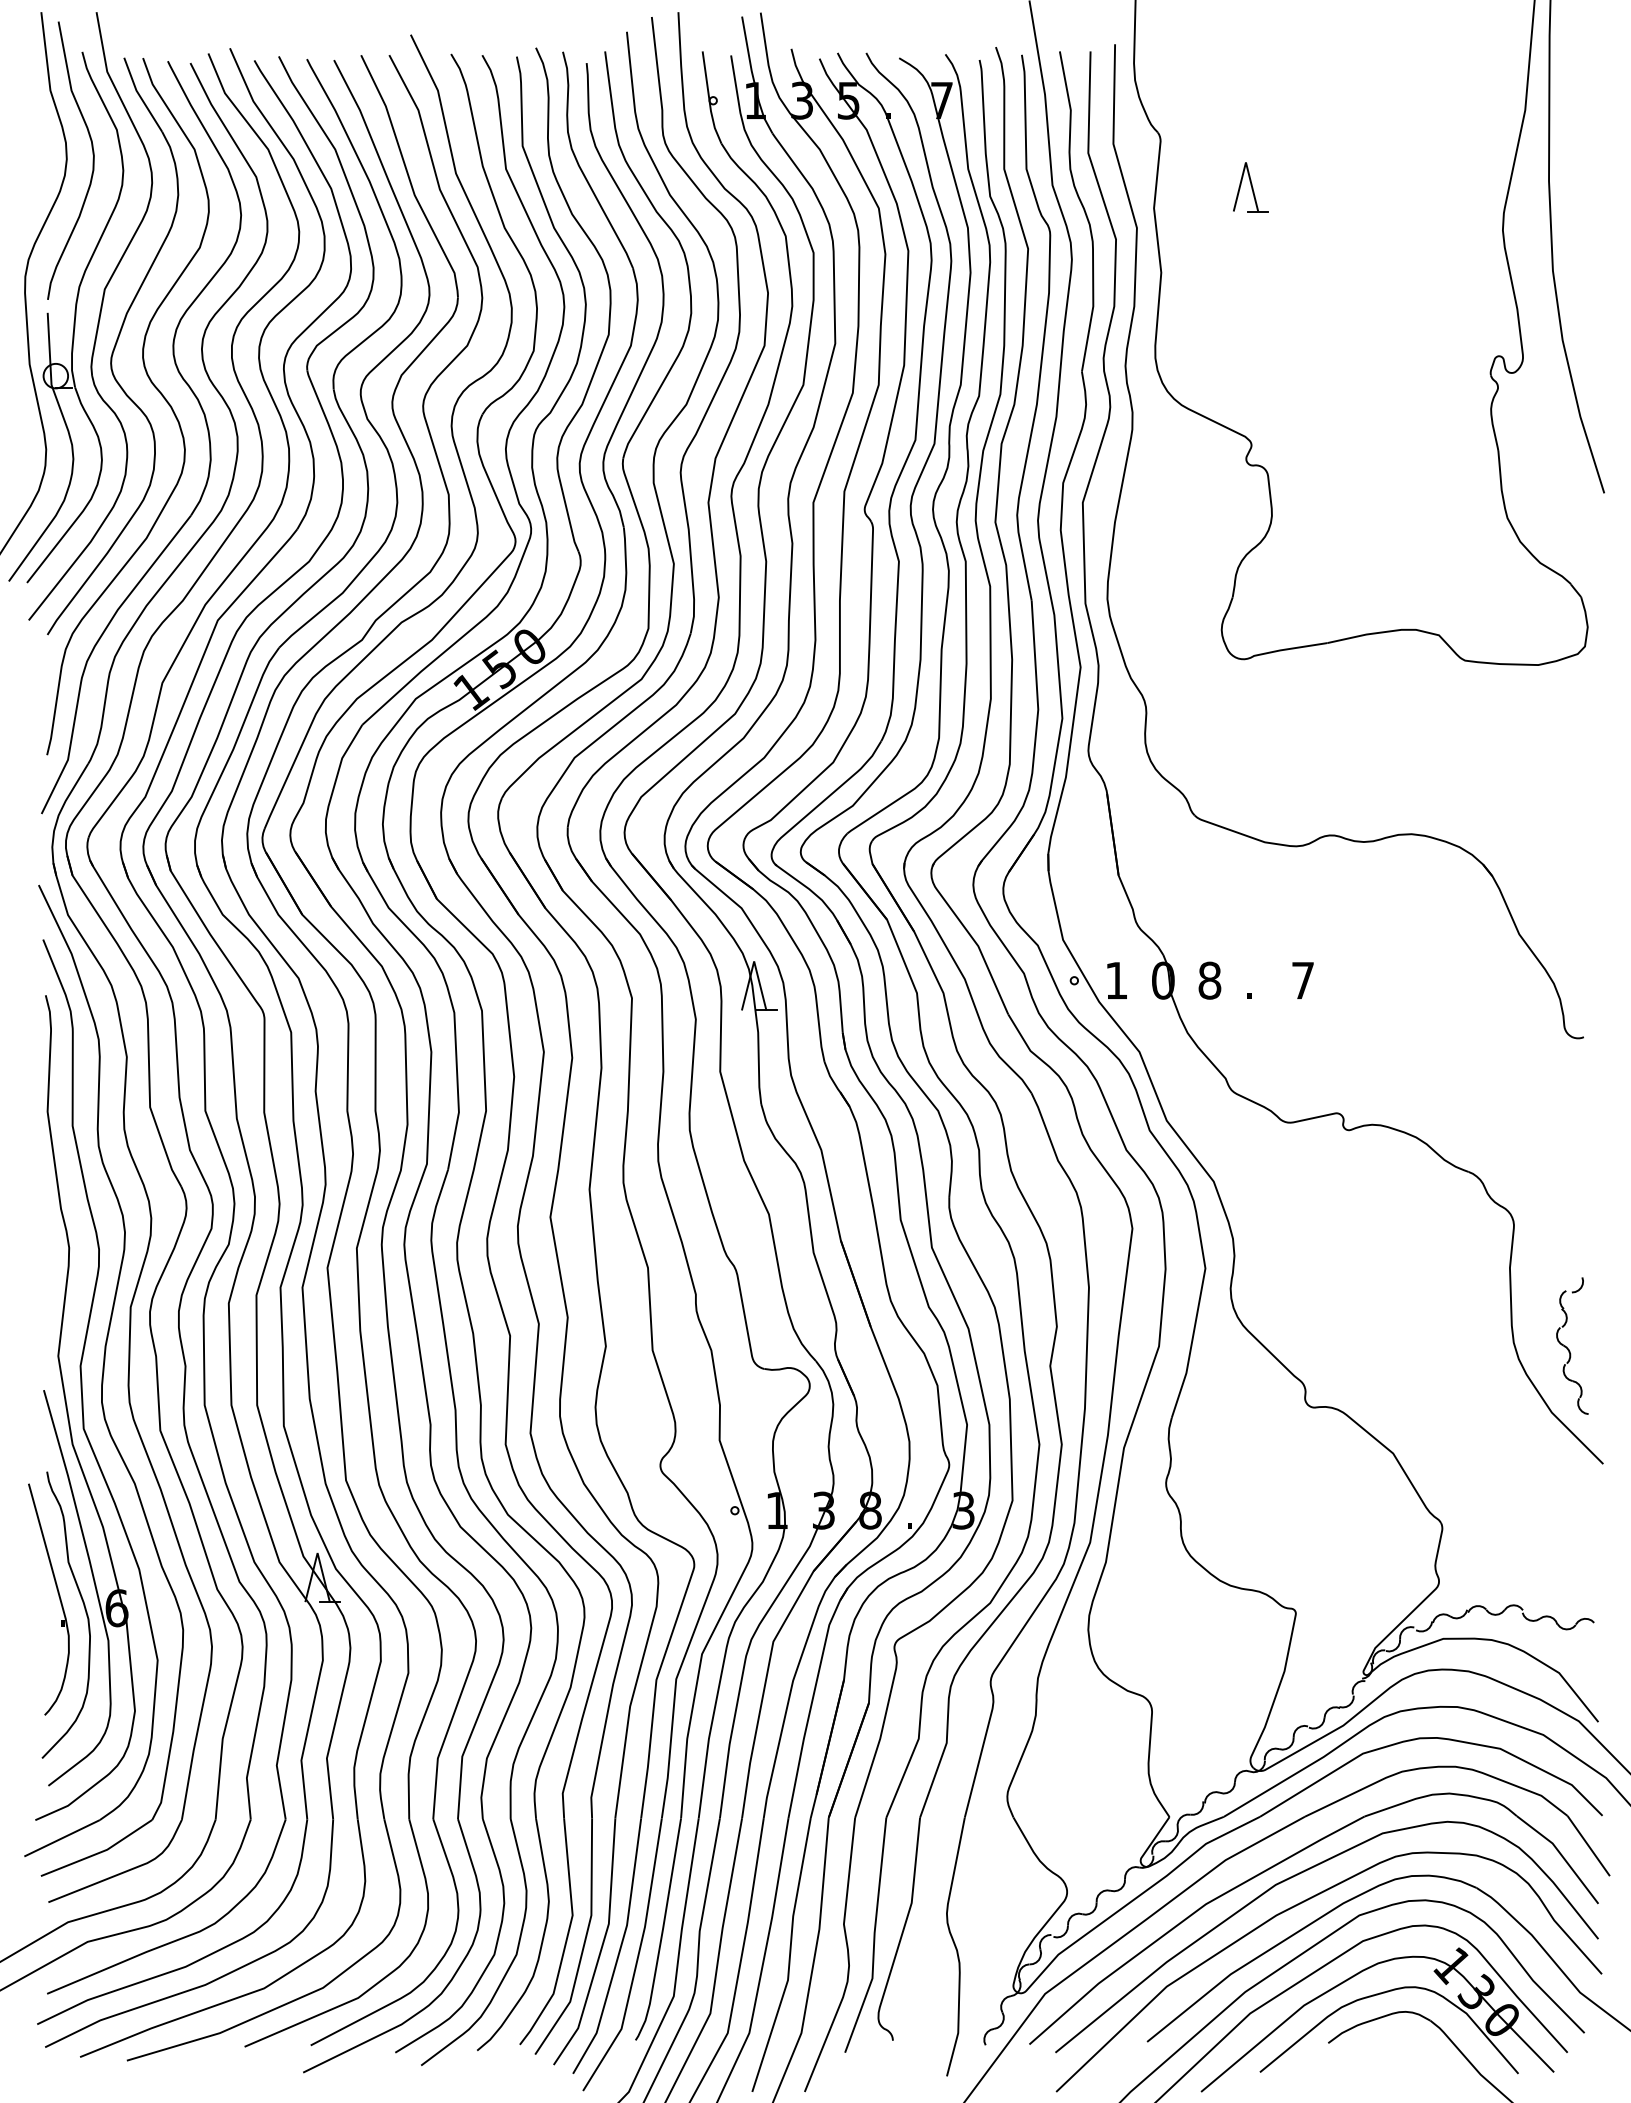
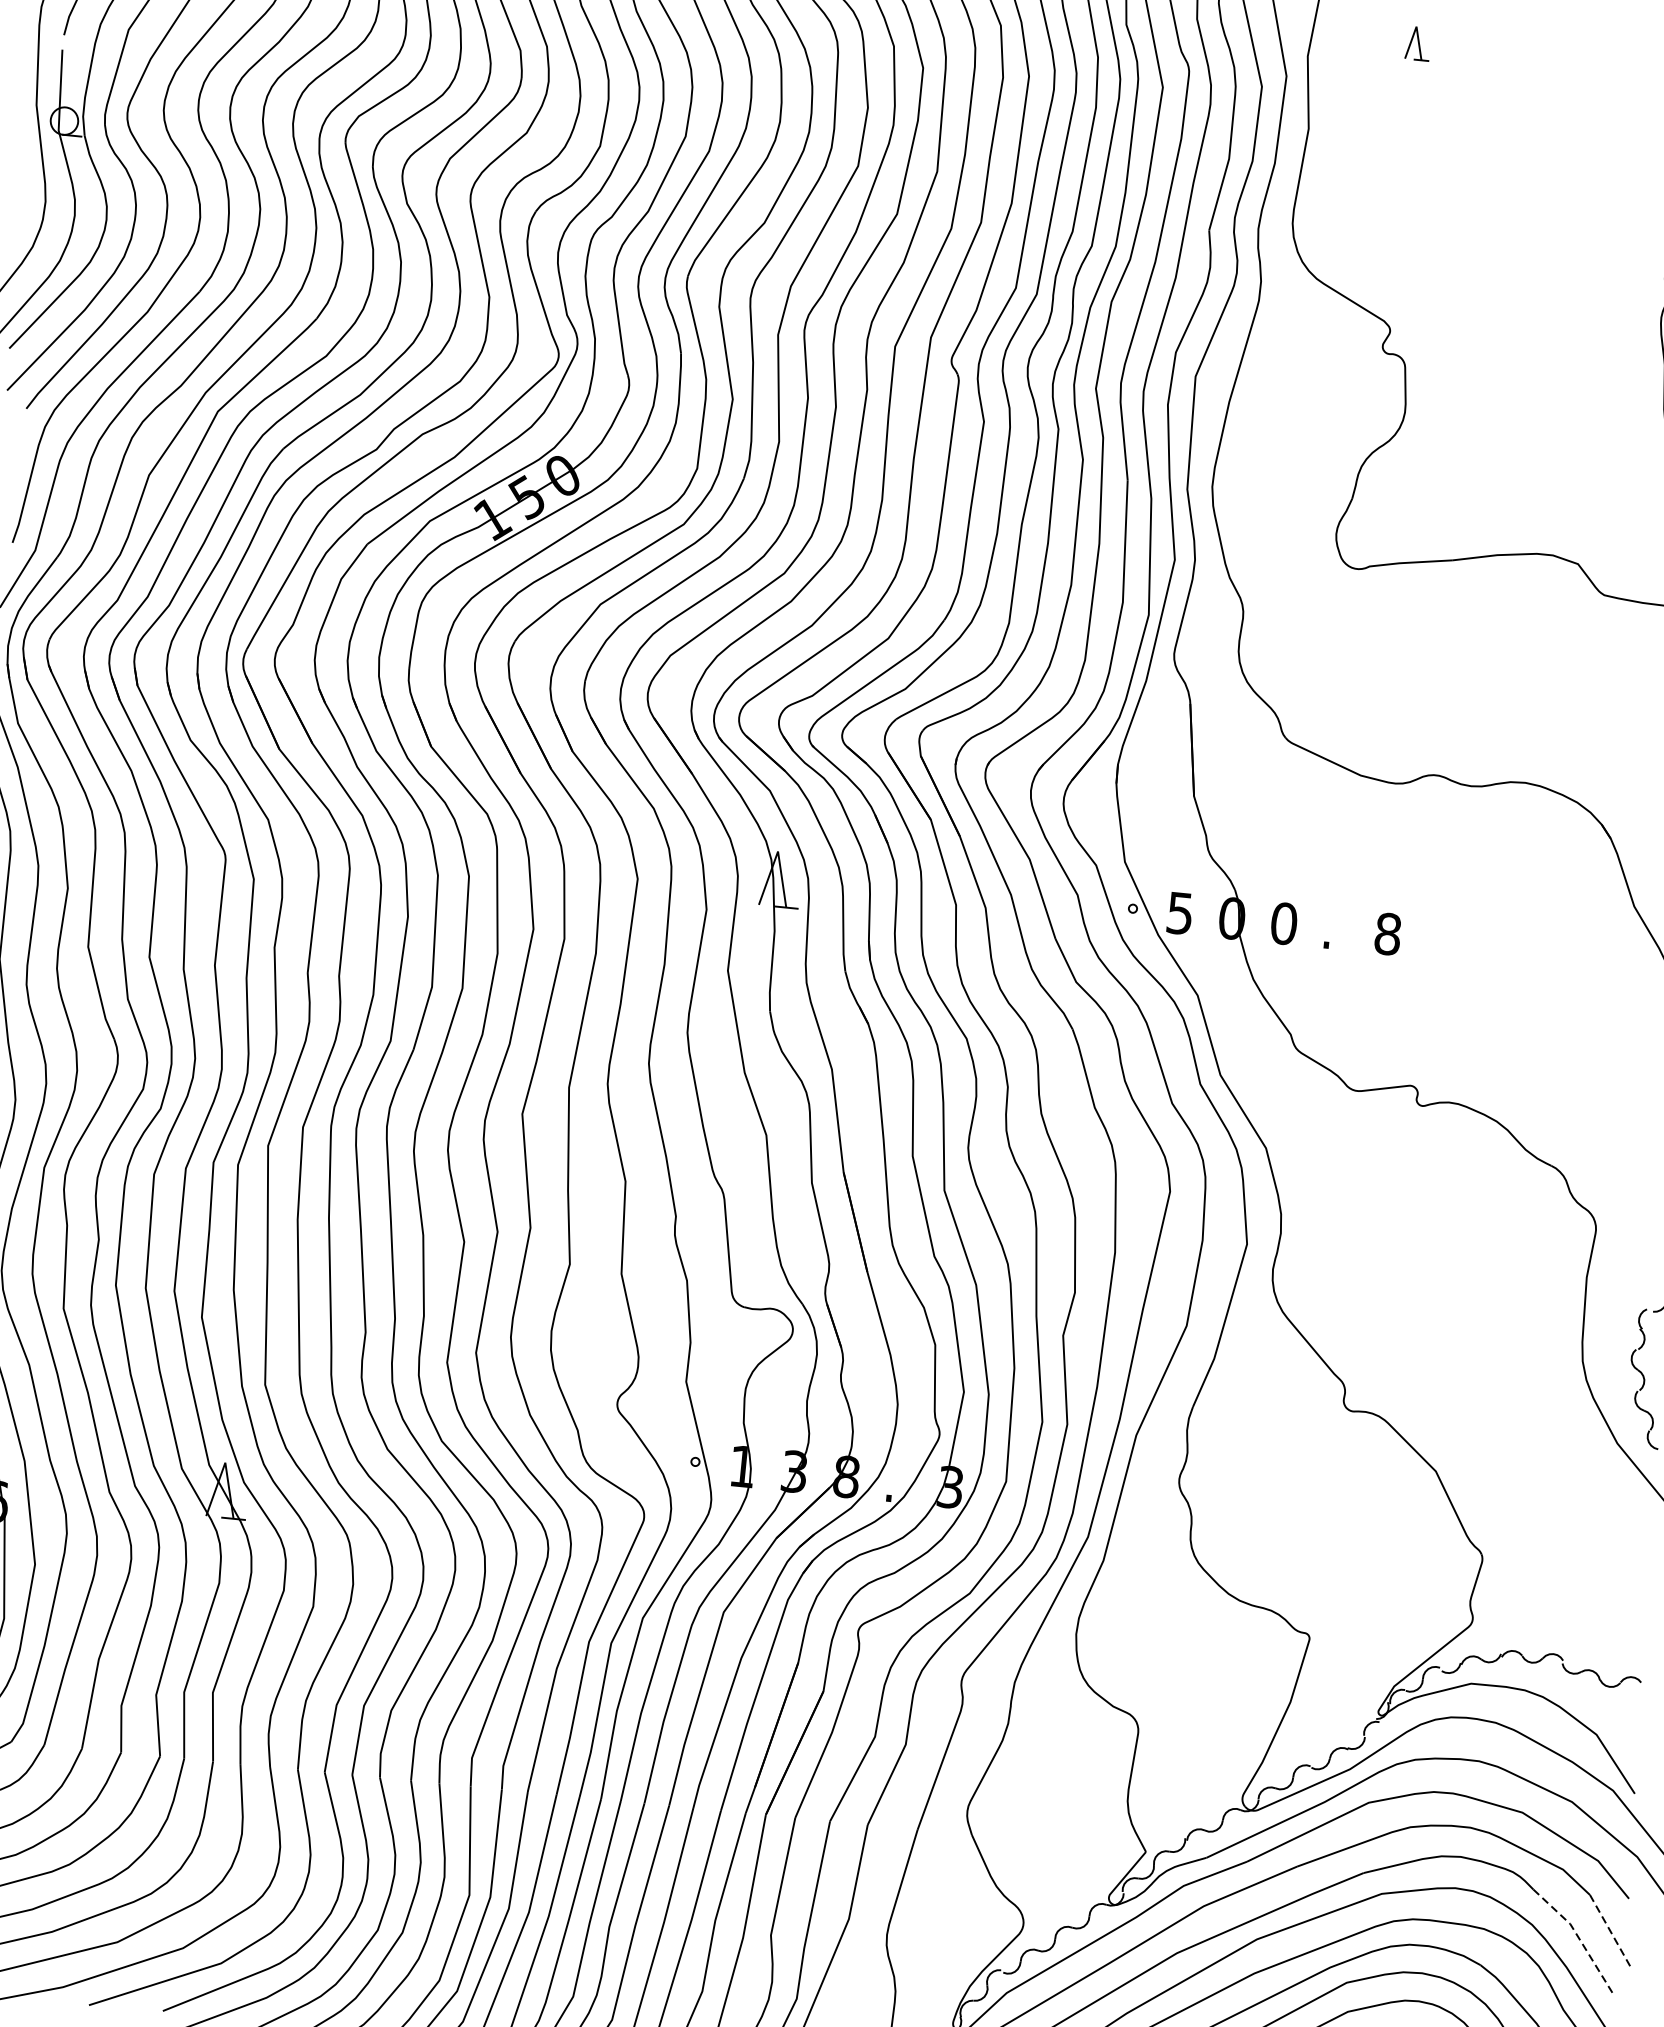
part: (1250, 187) -> (1417, 43), size x0.6
text: (1116, 980) -> (1179, 913), 1 -> 5
text: (1209, 980) -> (1283, 923), 8 -> 0
text: (1302, 980) -> (1387, 933), 7 -> 8
line: (1588, 1846) -> (1609, 1931), solid -> dashed
line: (1561, 1855) -> (1578, 1938), solid -> dashed

